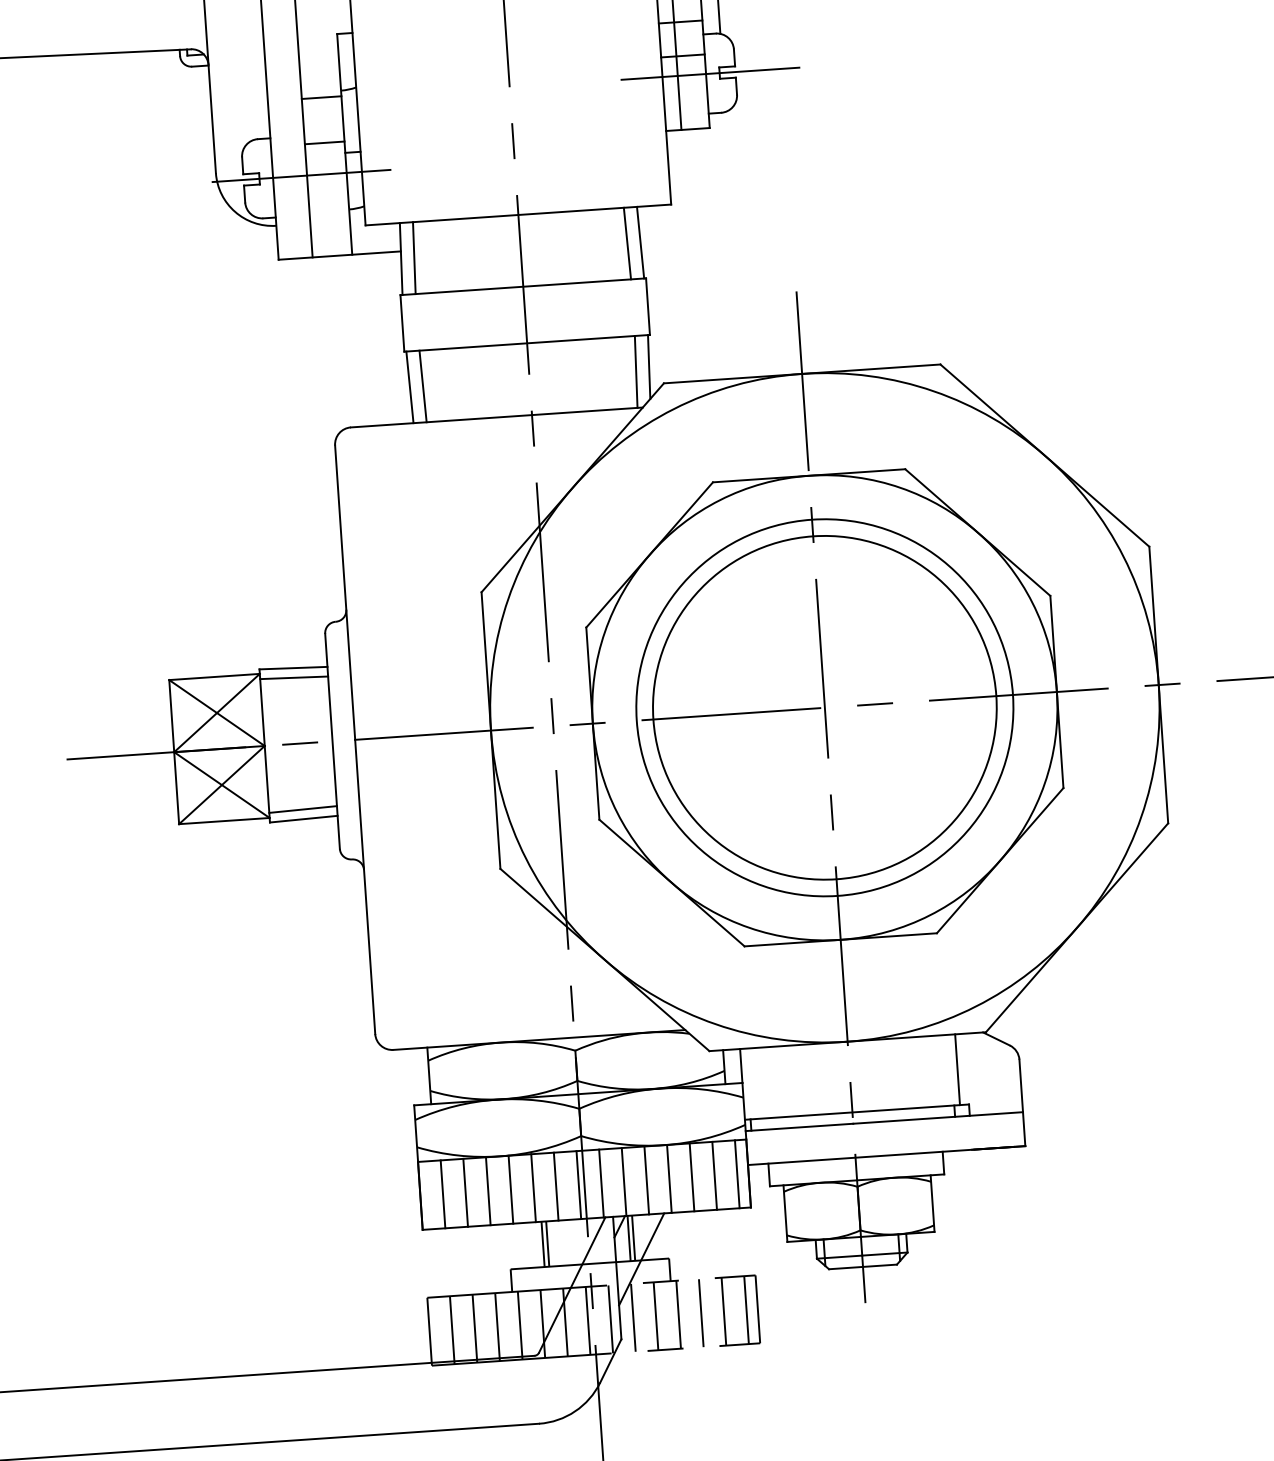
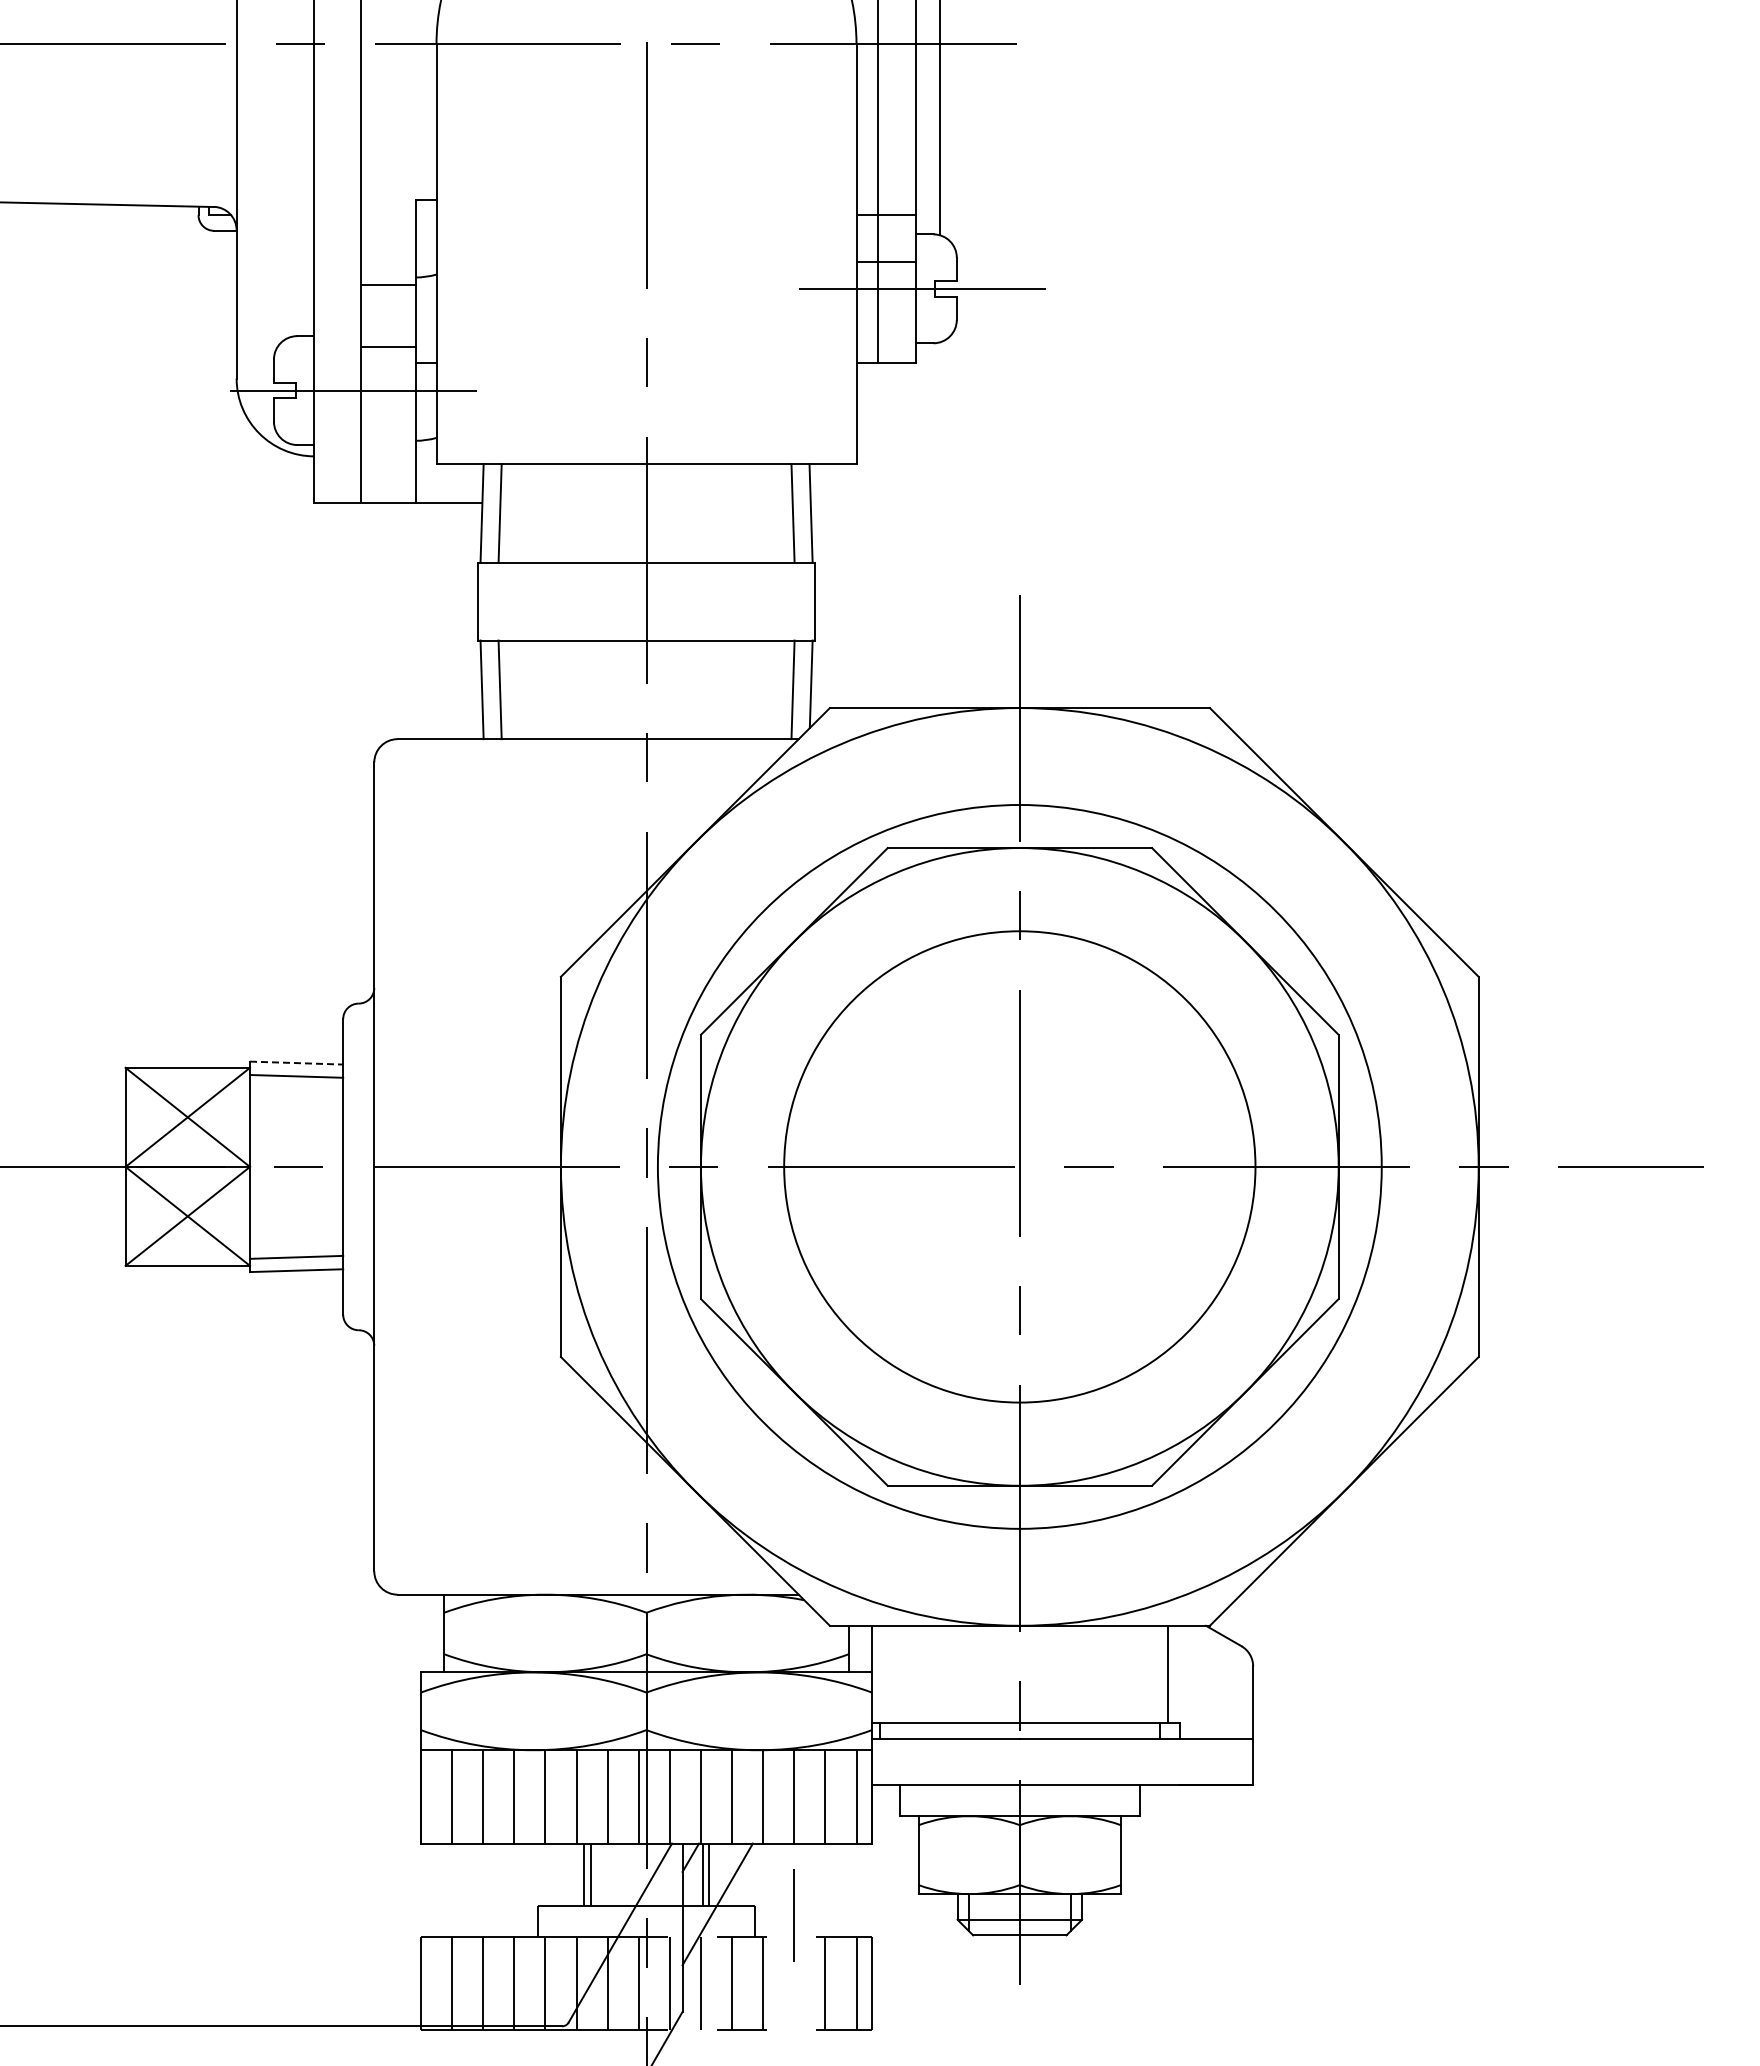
line: (293, 668) -> (296, 1063), solid -> dashed
circle: (824, 707) -> (1019, 1166), size x1.4
line: (700, 1313) -> (793, 1915), moved

